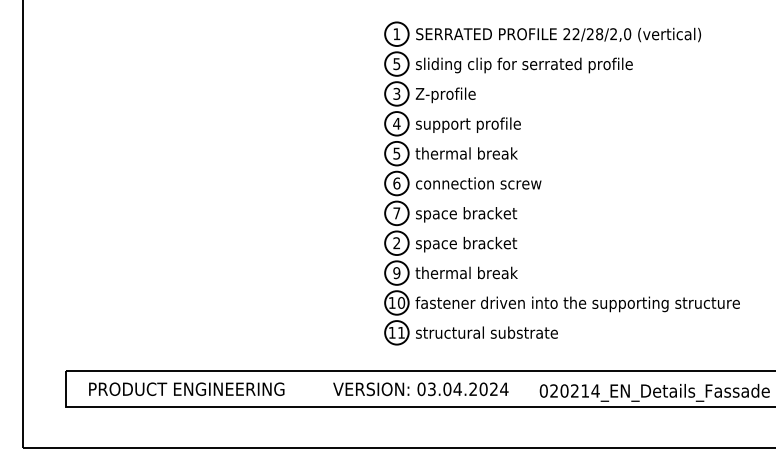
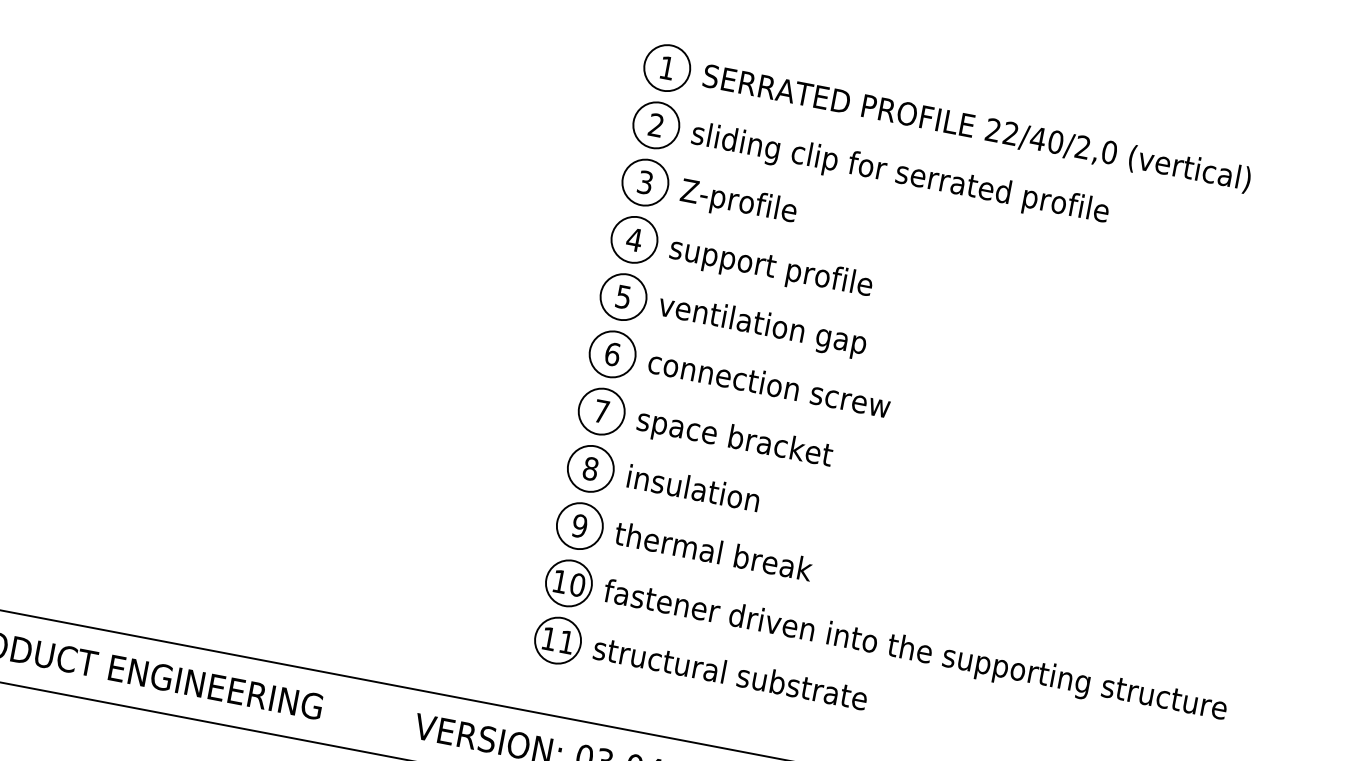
text: (594, 34) -> (1046, 140), 22/28/2,0 -> 22/40/2,0
text: (396, 64) -> (655, 126), 5 -> 2
text: (469, 154) -> (762, 325), thermal break -> ventilation gap
text: (396, 243) -> (589, 469), 2 -> 8
text: (466, 244) -> (723, 496), space bracket -> insulation

